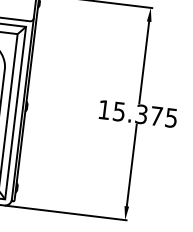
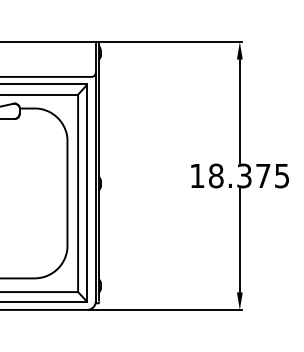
text: (119, 111) -> (216, 175), 15.375 -> 18.375

